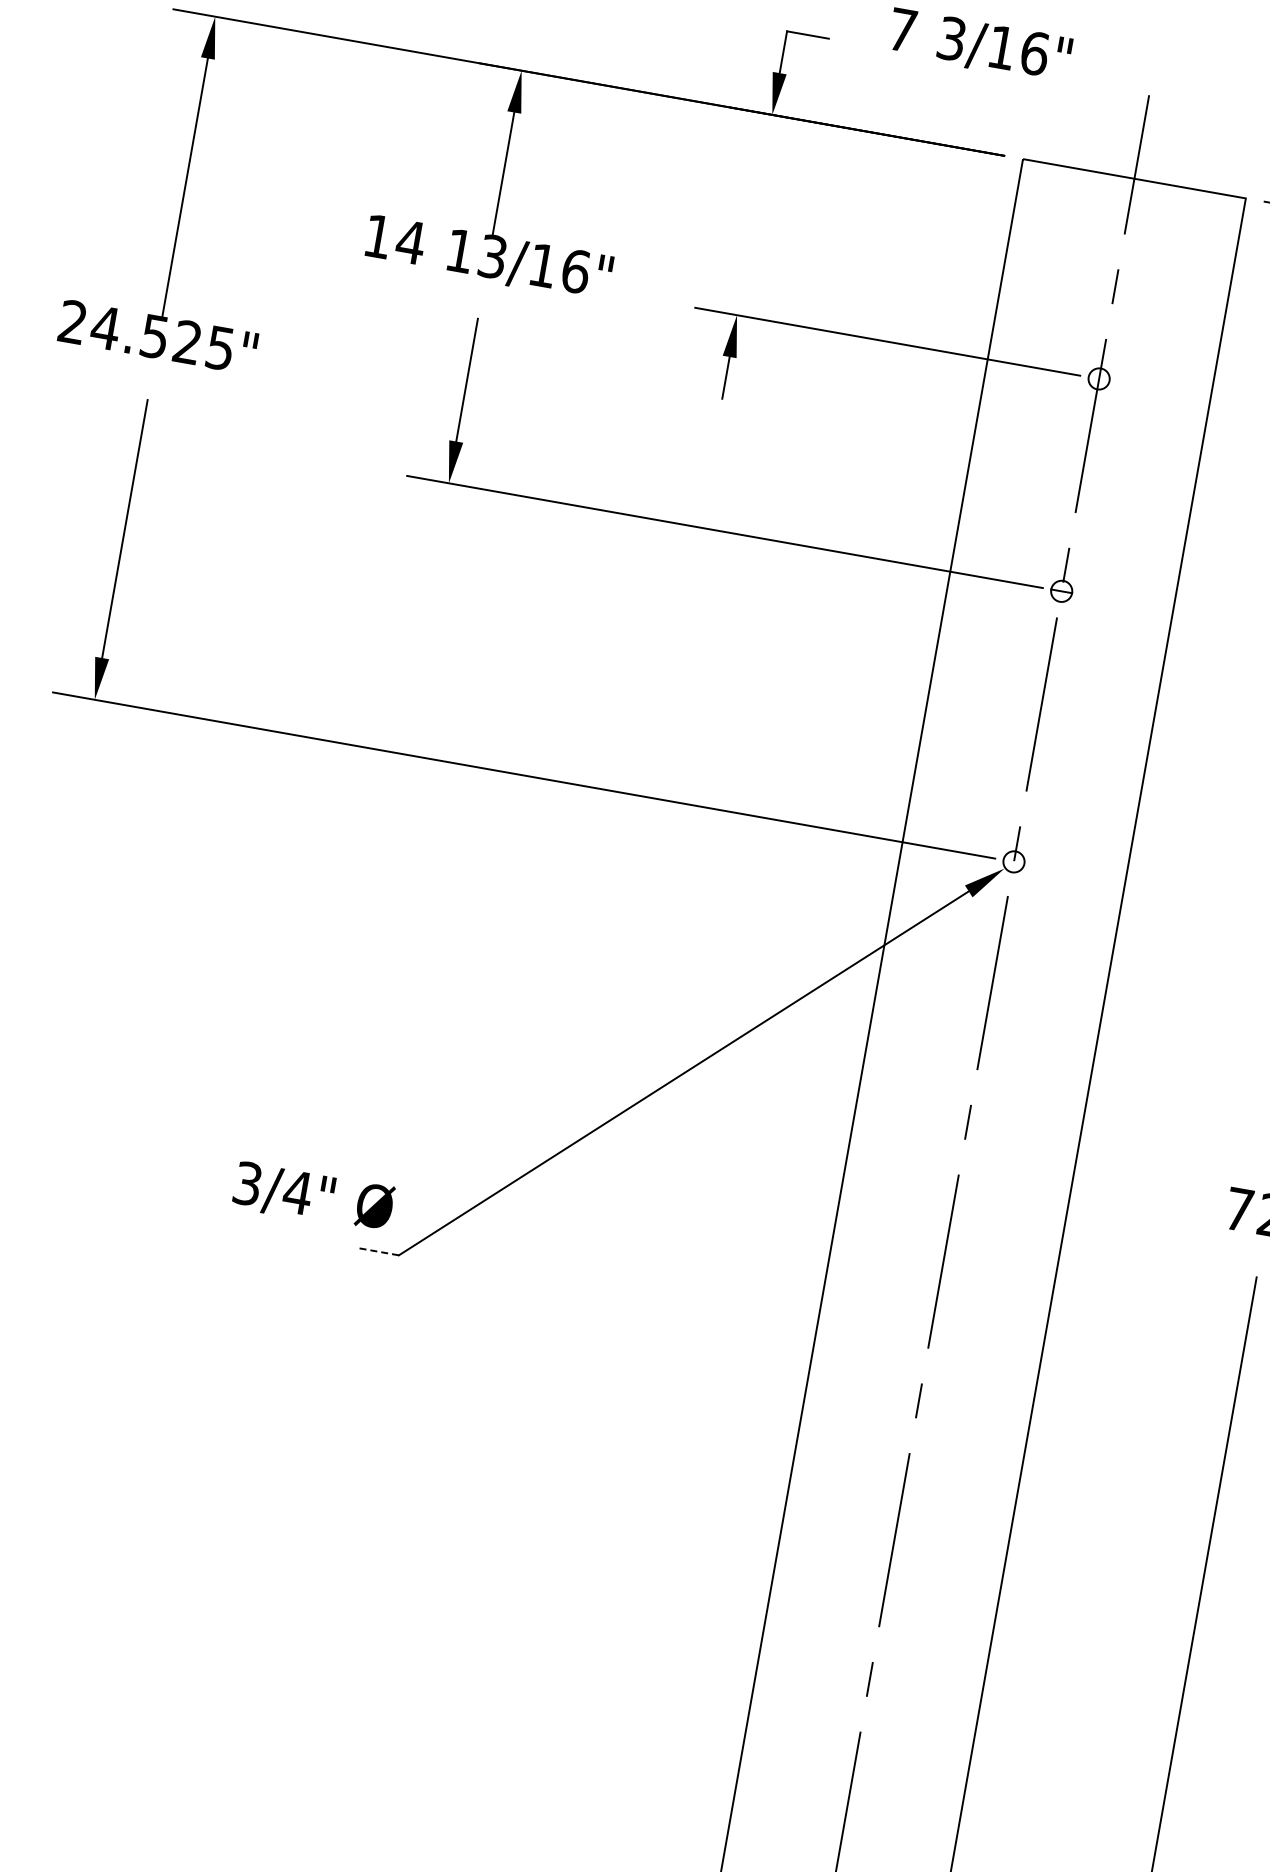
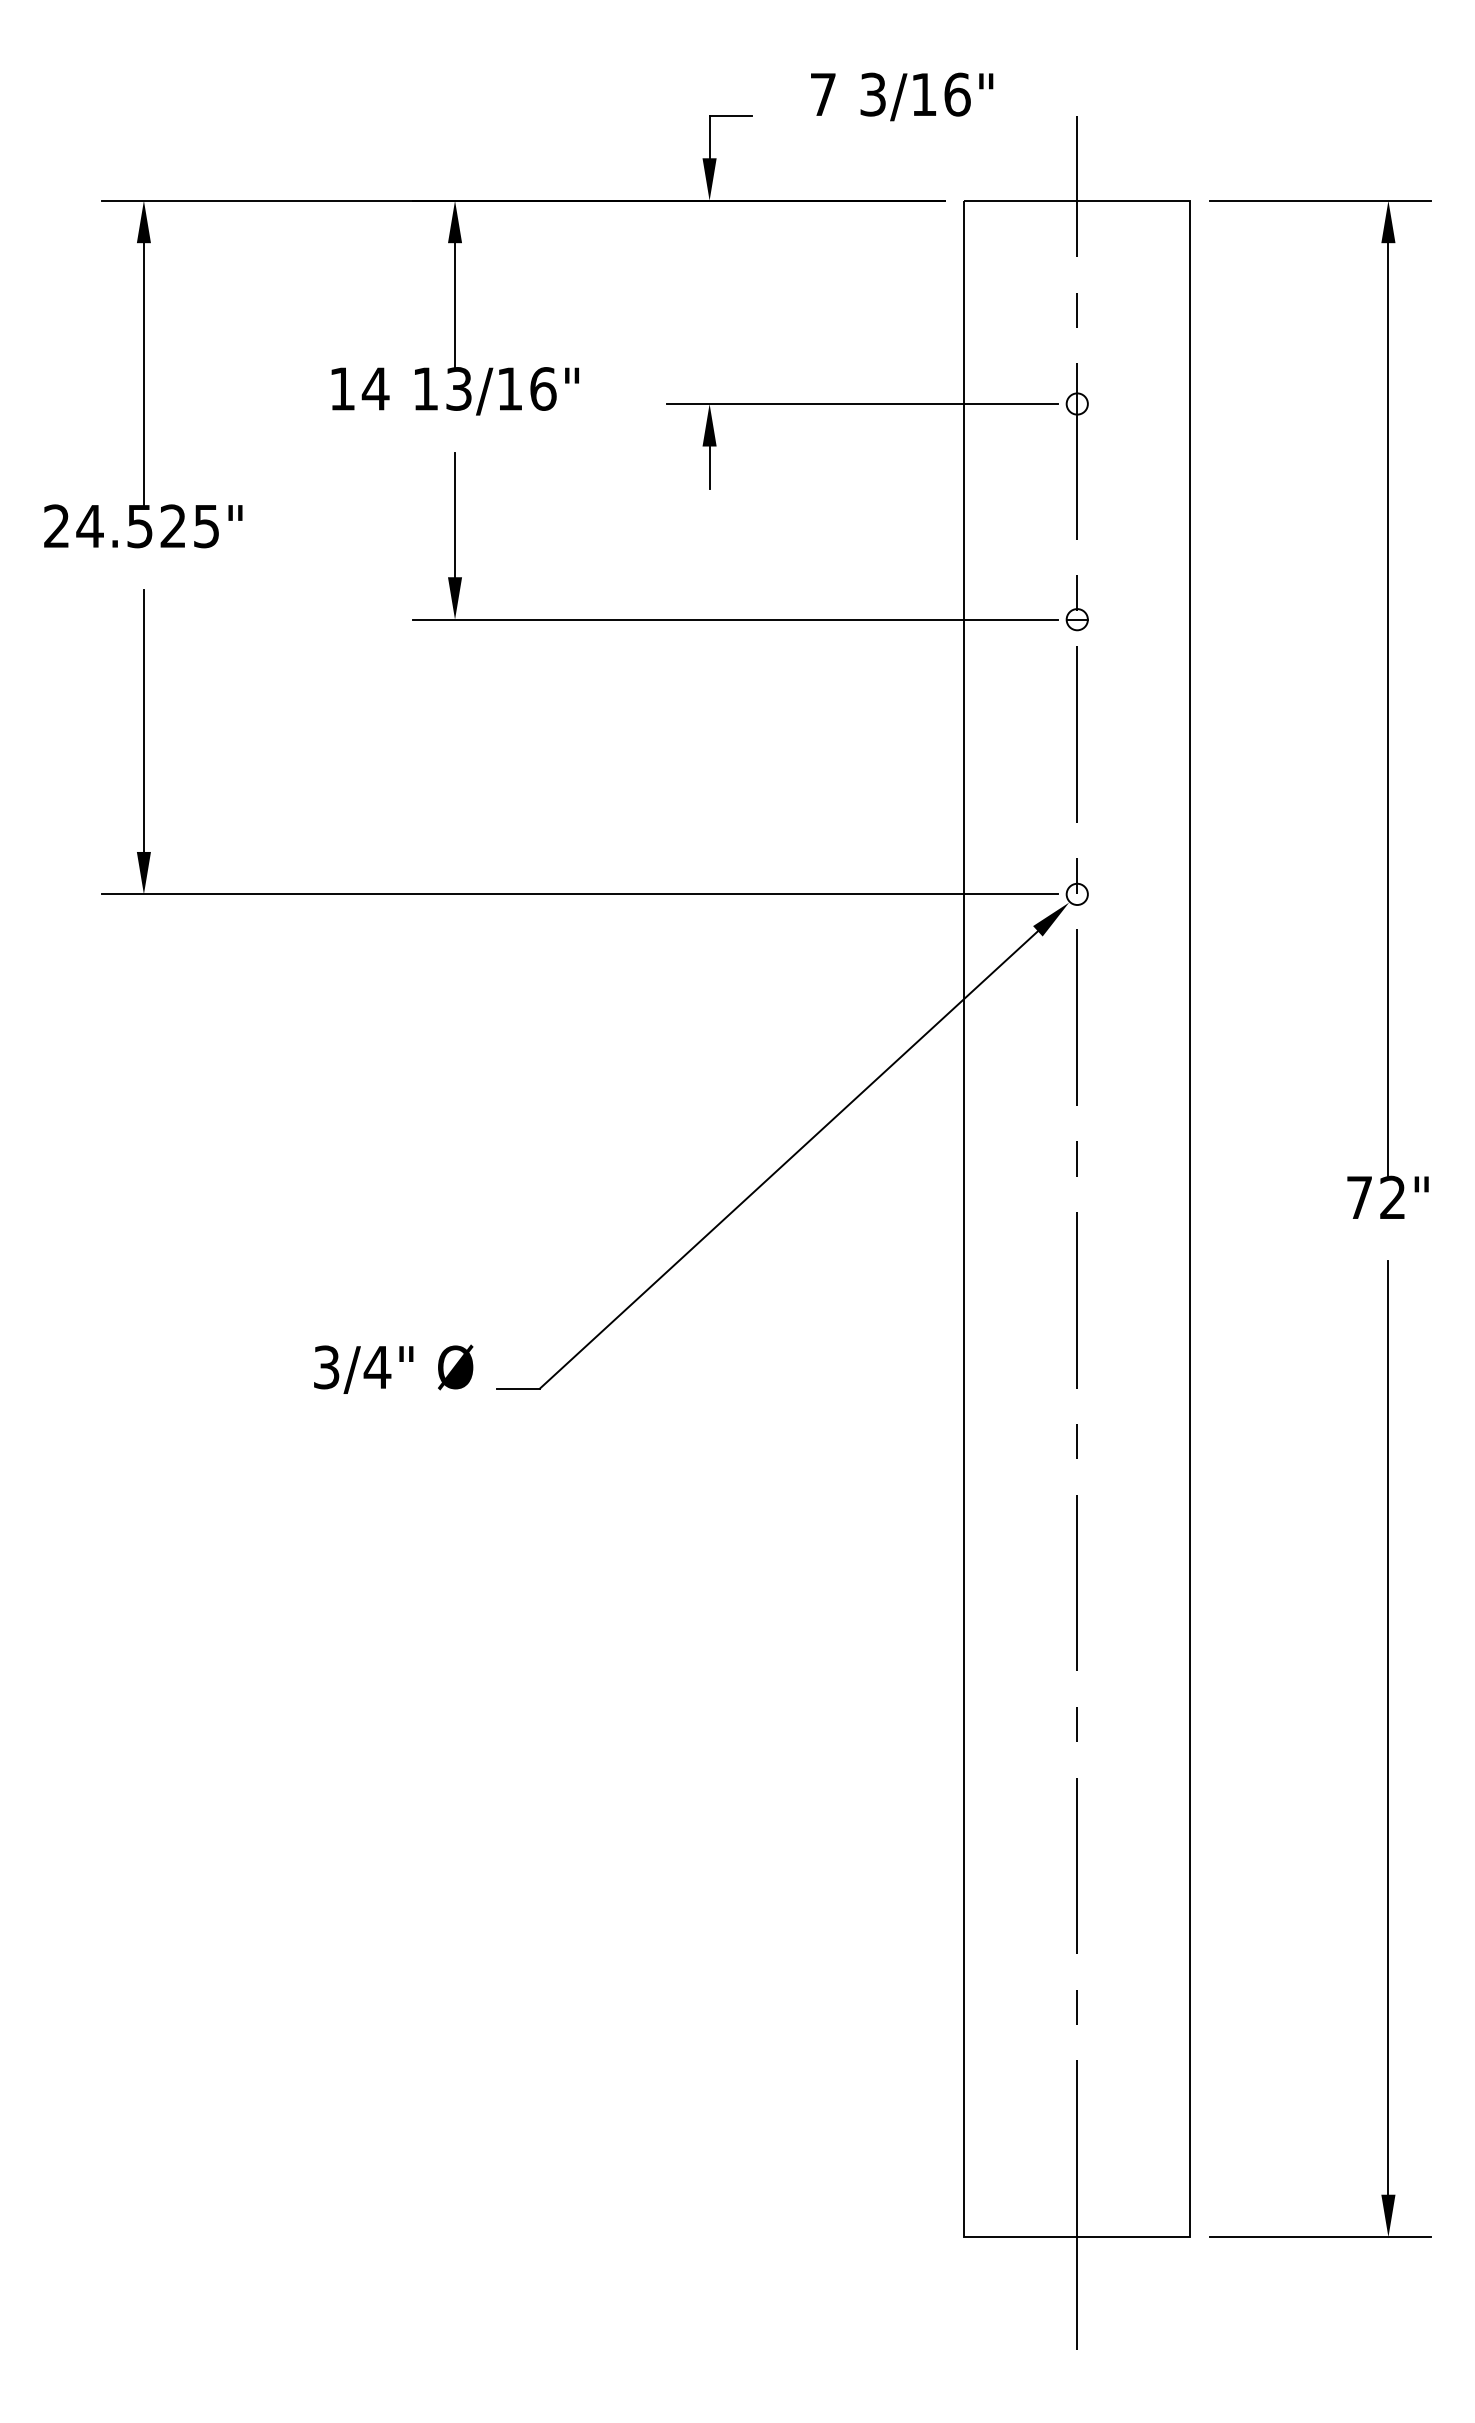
text: (313, 1196) -> (393, 1368), moved
line: (377, 1251) -> (518, 1388), dashed -> solid

